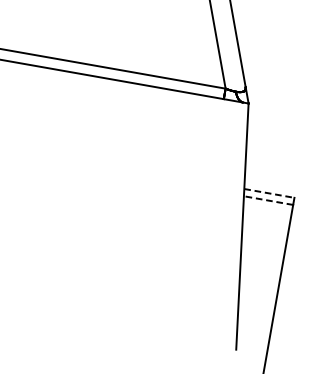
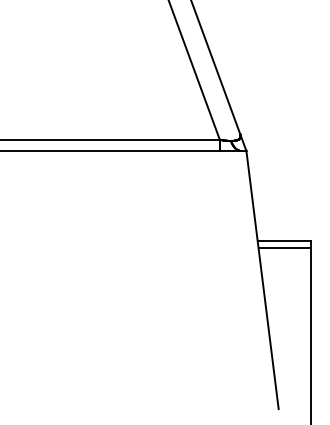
line: (269, 193) -> (284, 240), dashed -> solid
line: (268, 200) -> (284, 248), dashed -> solid

